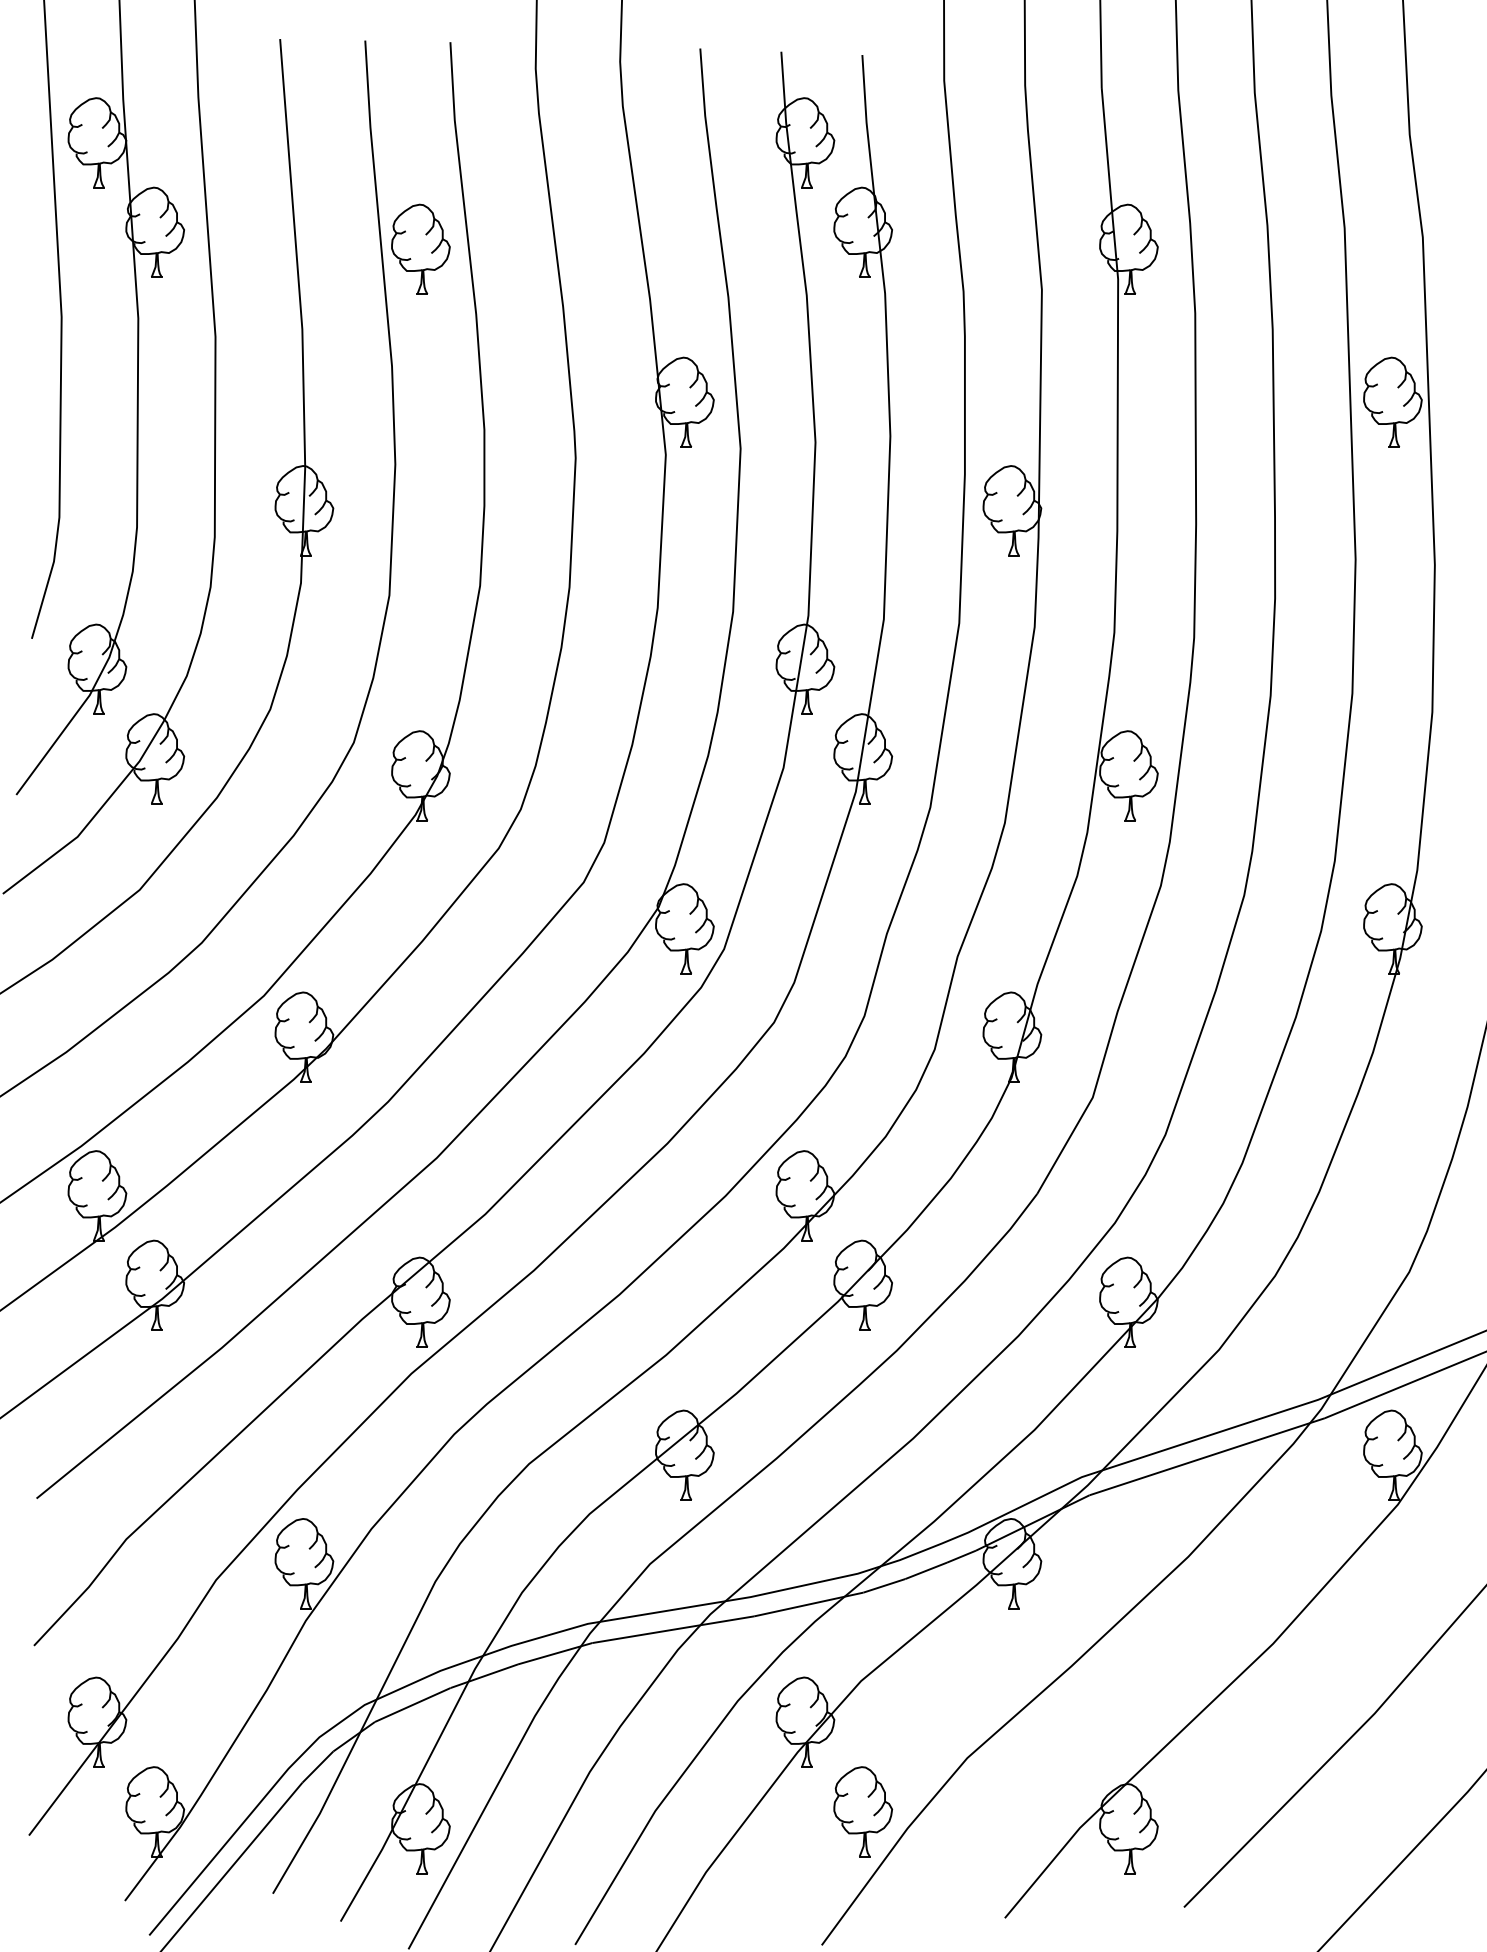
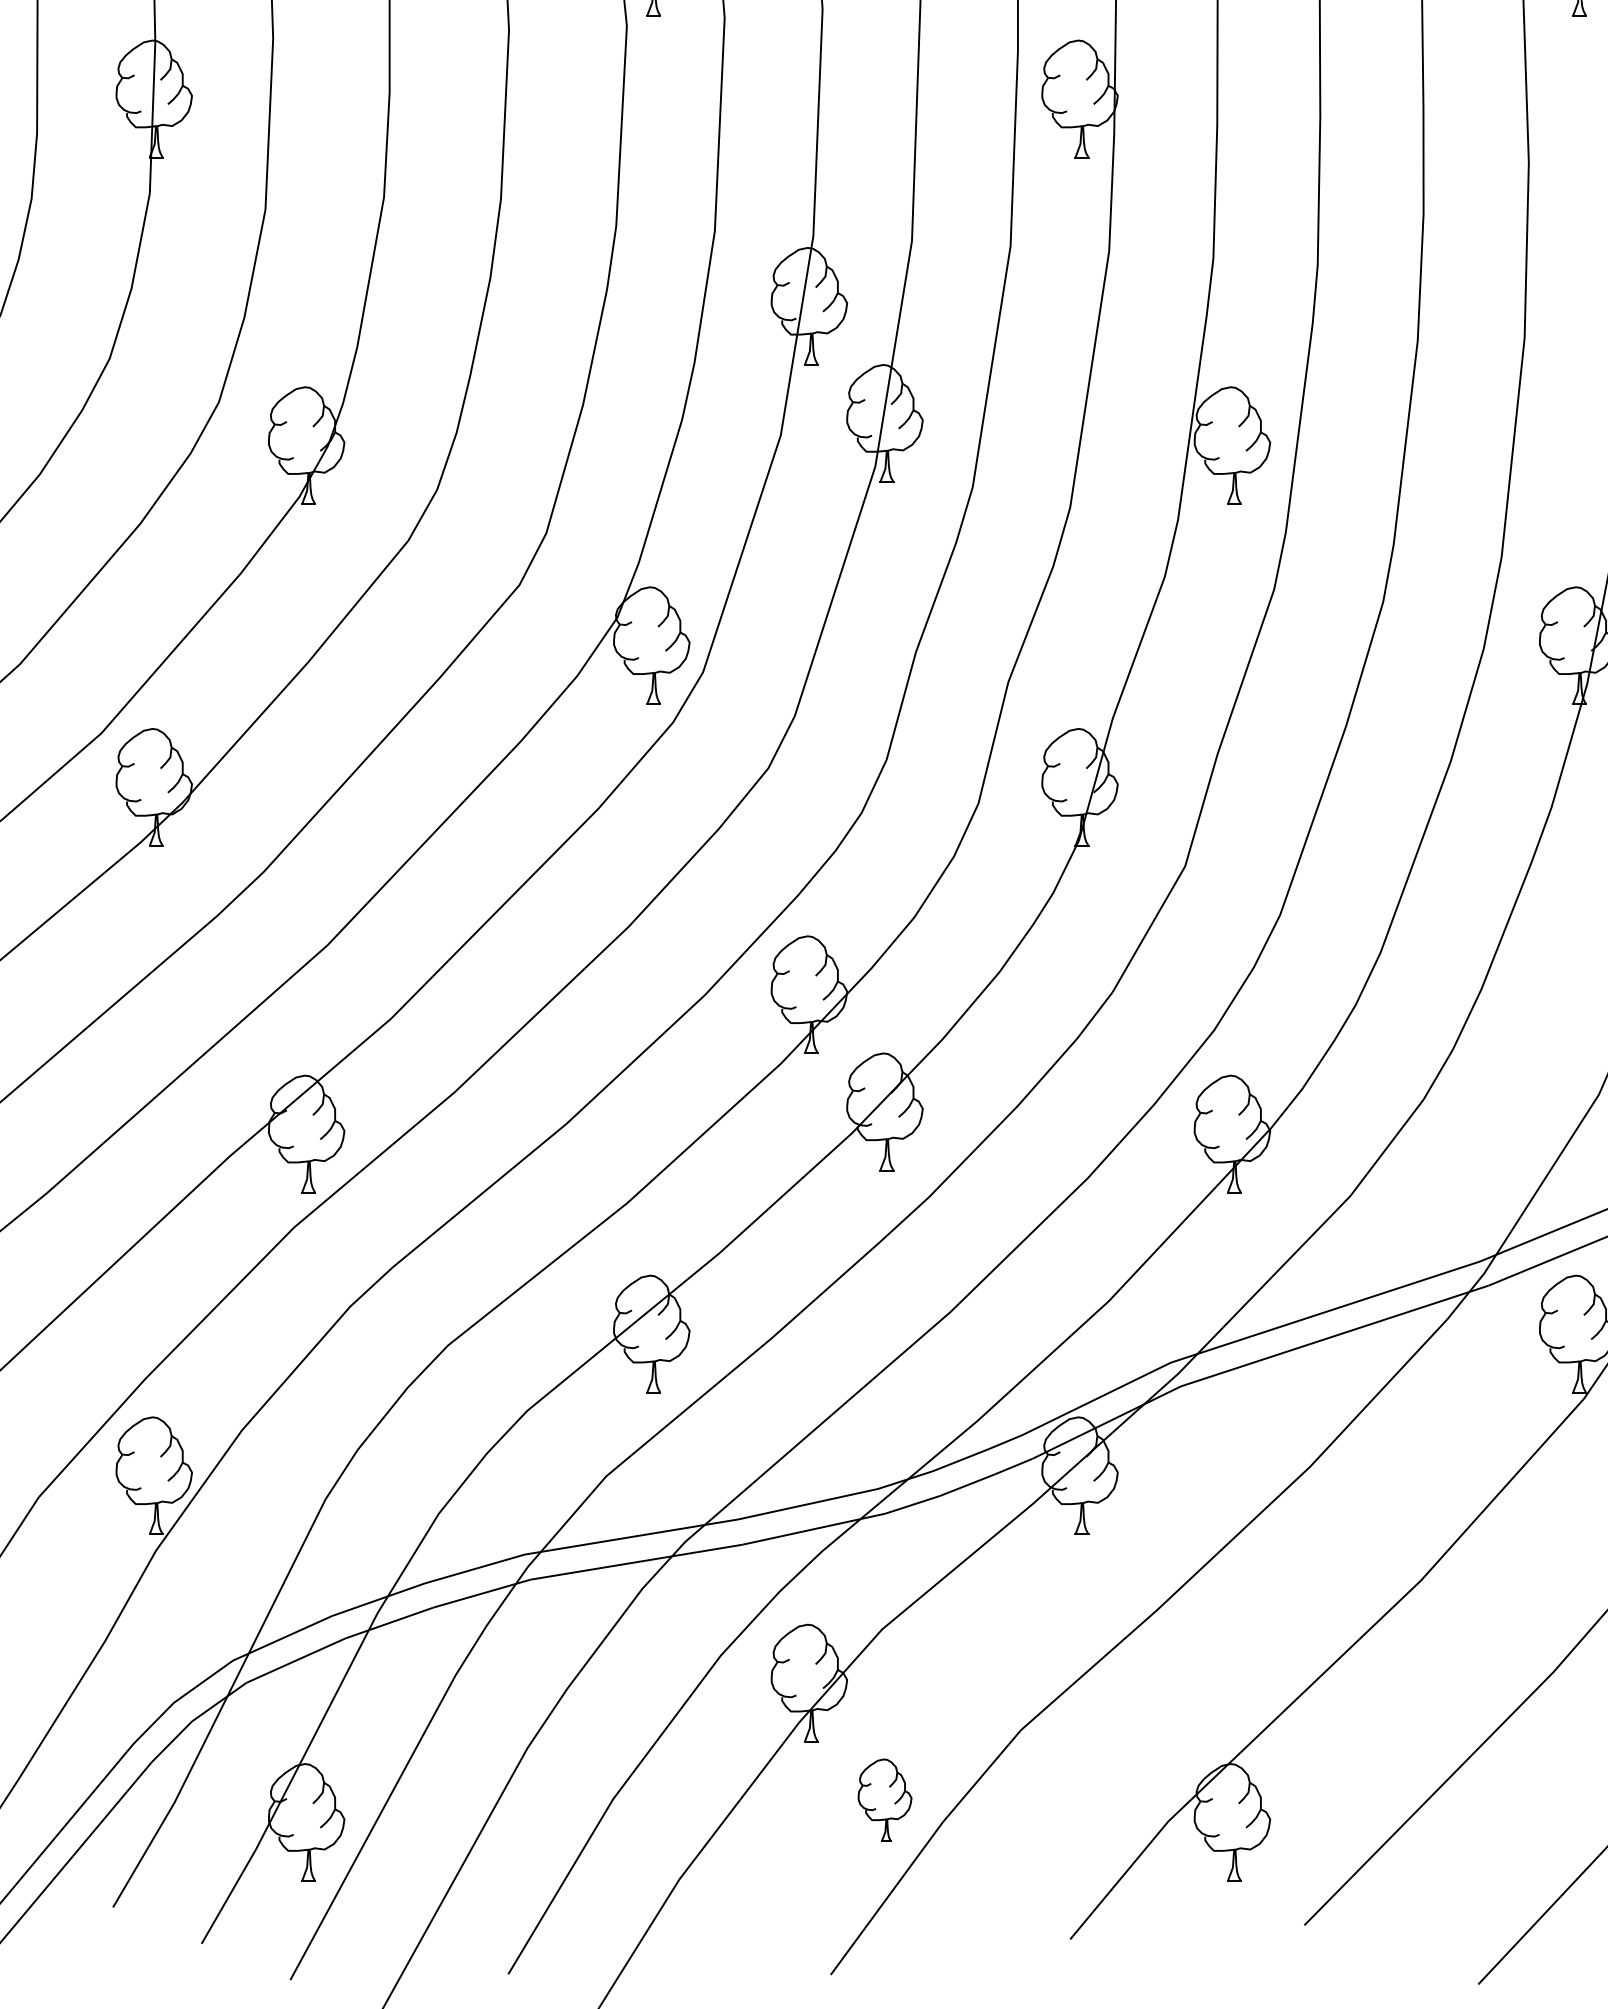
part: (863, 1811) -> (885, 1799), size x0.7

